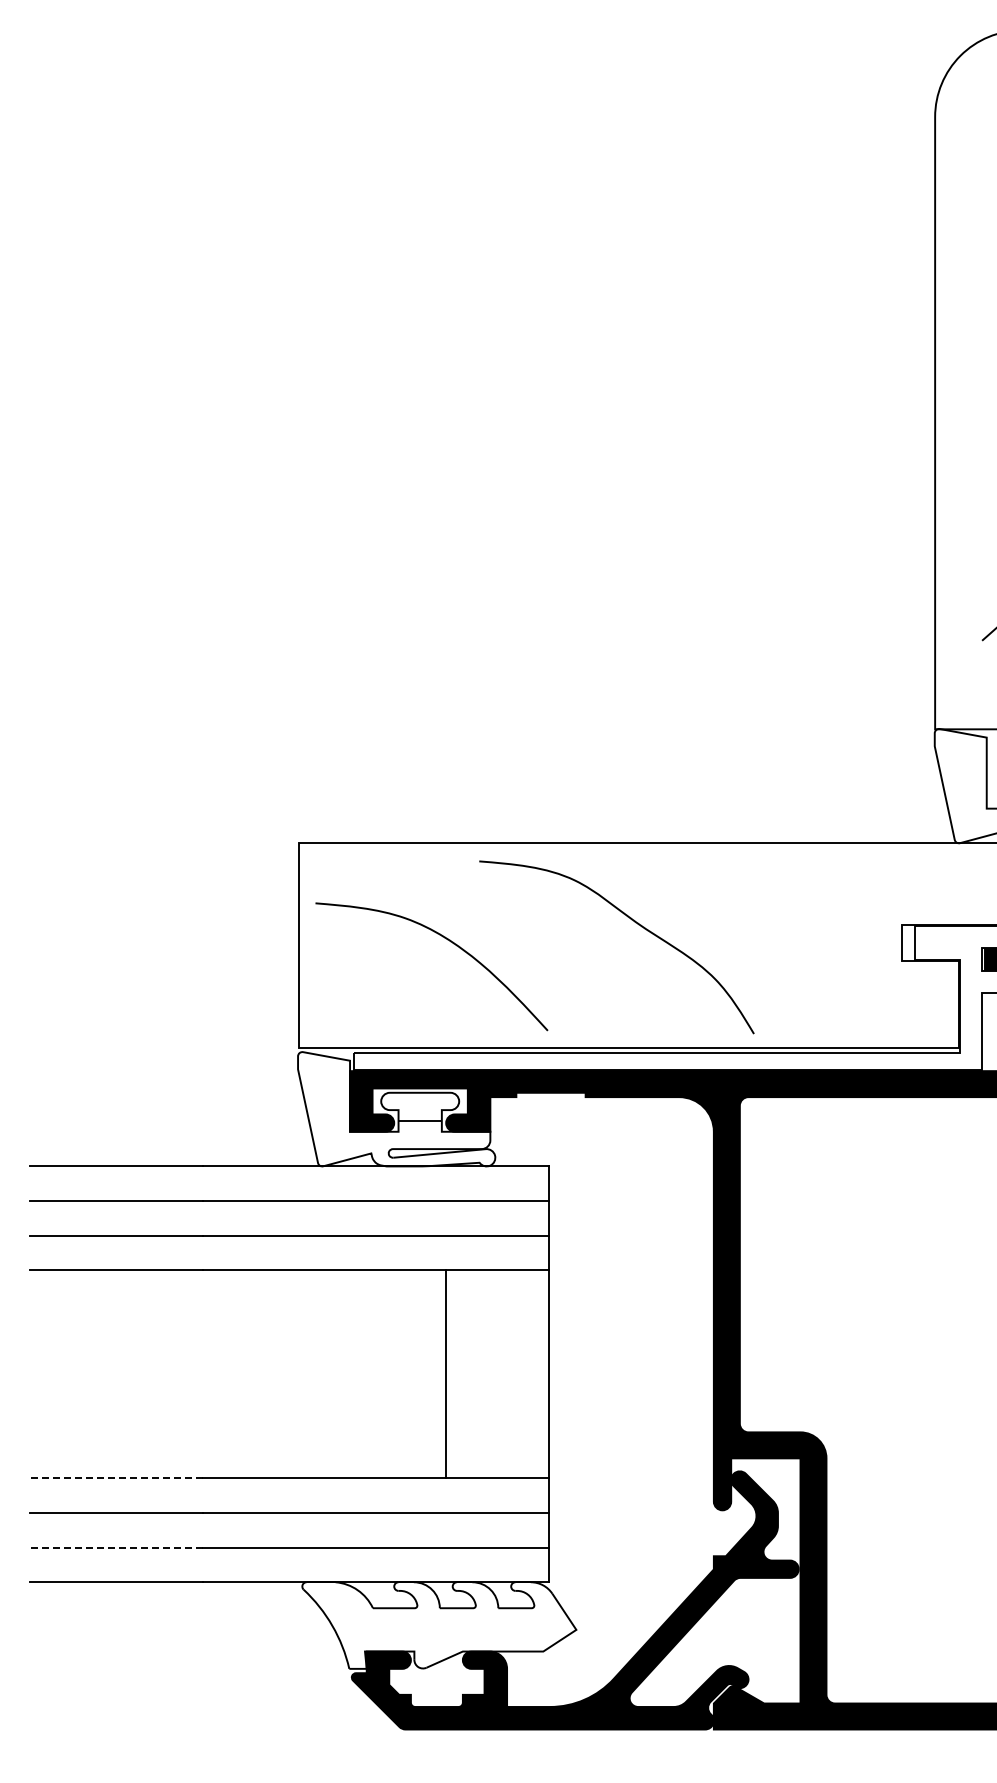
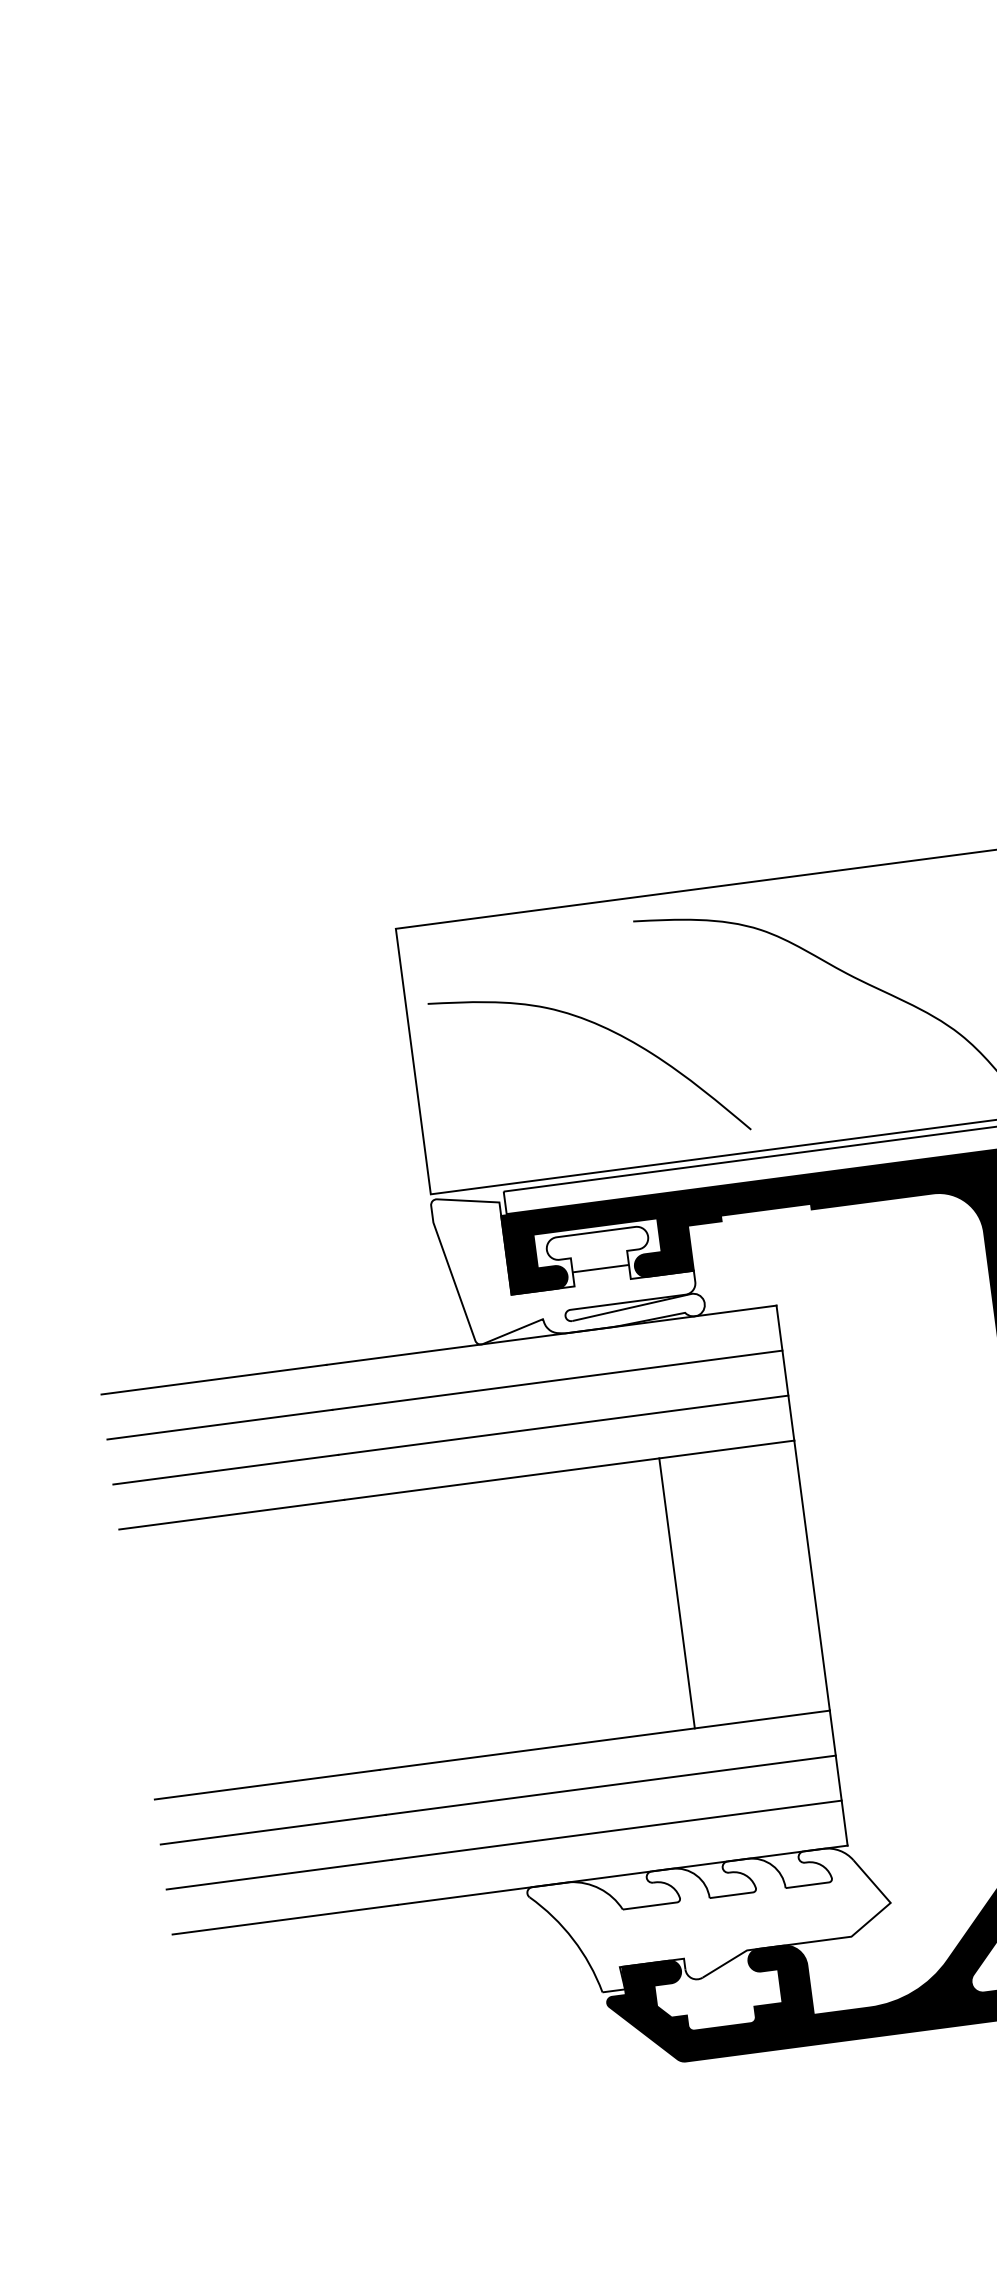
line: (116, 1478) -> (267, 1784), dashed -> solid
line: (116, 1547) -> (279, 1874), dashed -> solid

